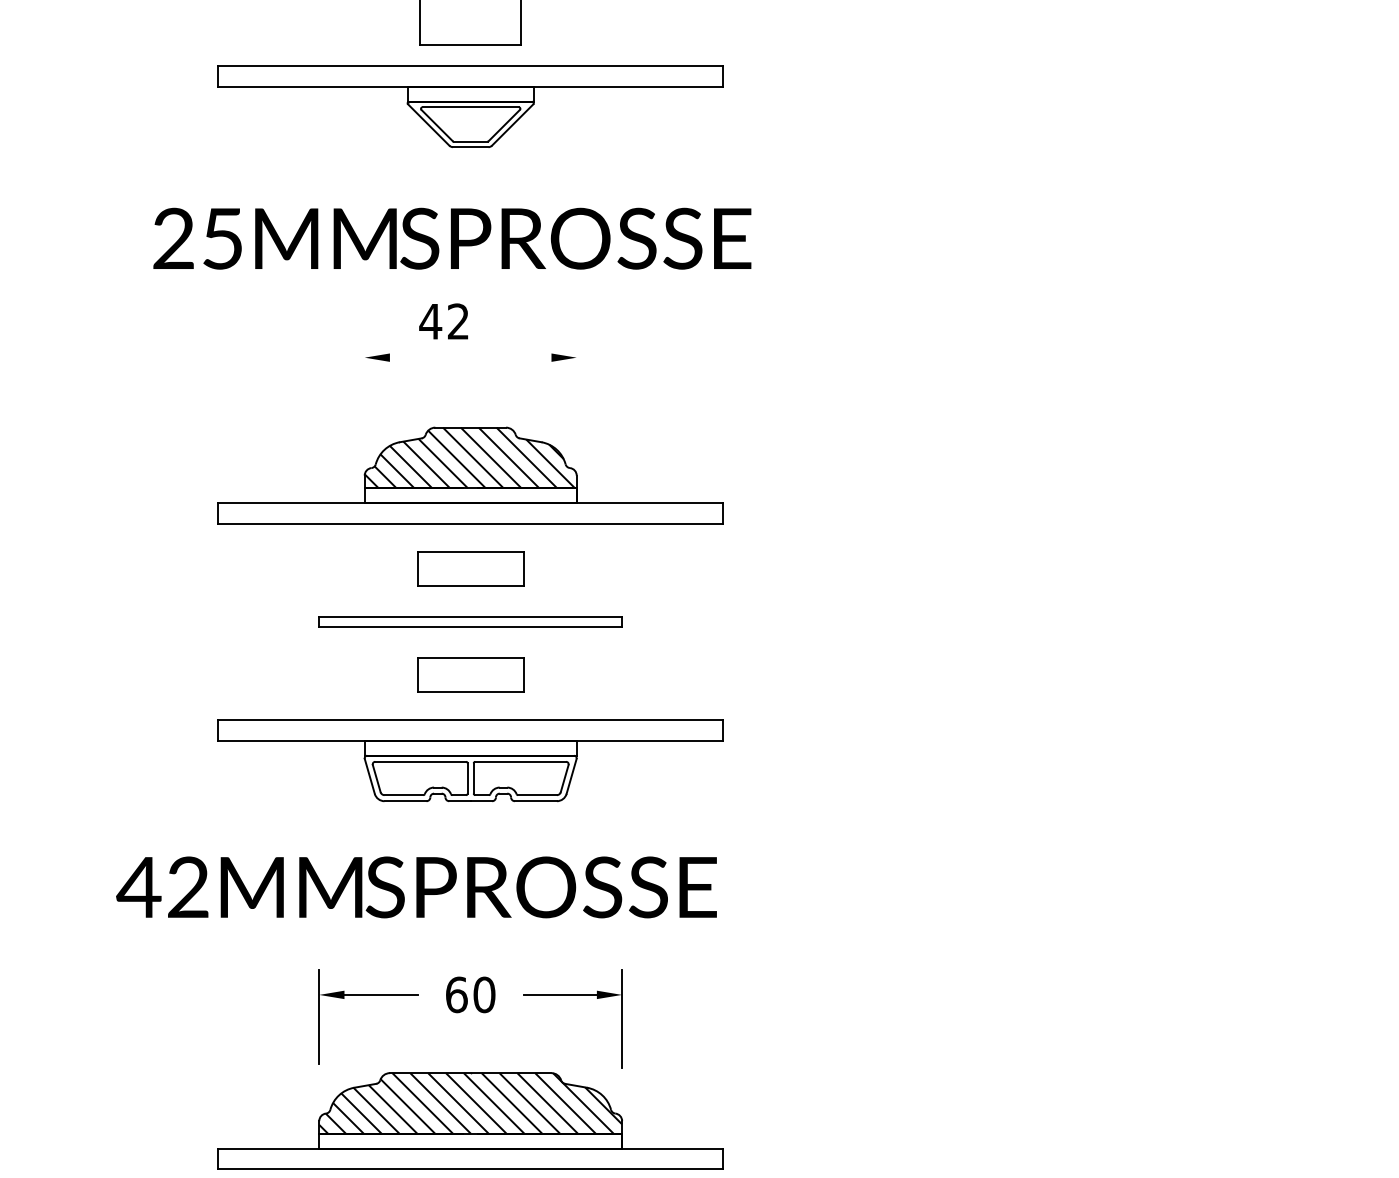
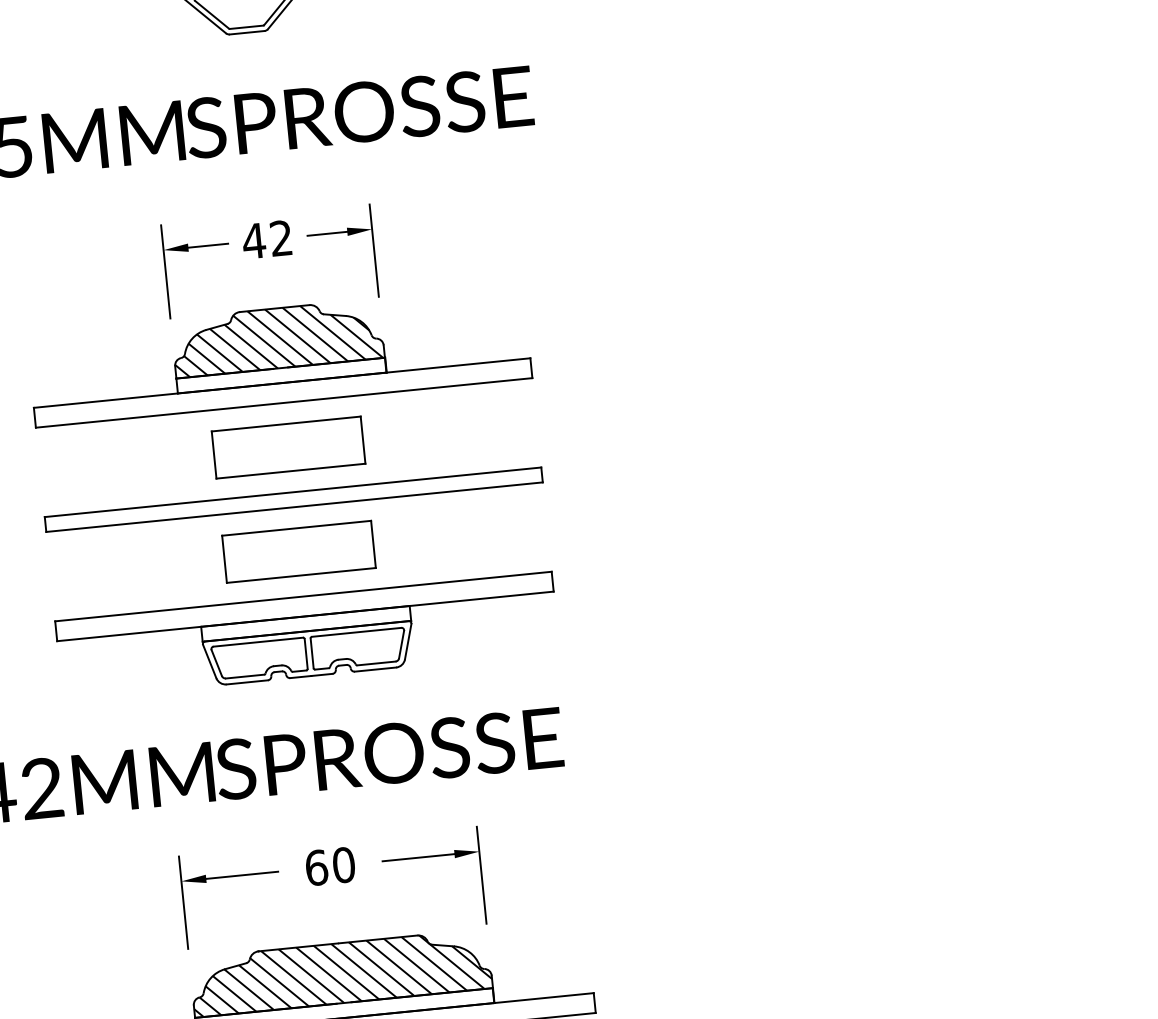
text: (443, 321) -> (266, 239), moved
line: (409, 357) -> (207, 245), added
line: (531, 357) -> (327, 233), added
line: (364, 379) -> (165, 271), added
line: (576, 379) -> (374, 250), added
part: (470, 568) -> (288, 447), size x1.43
part: (470, 621) -> (293, 499), size x1.67
part: (470, 674) -> (298, 551), size x1.43

